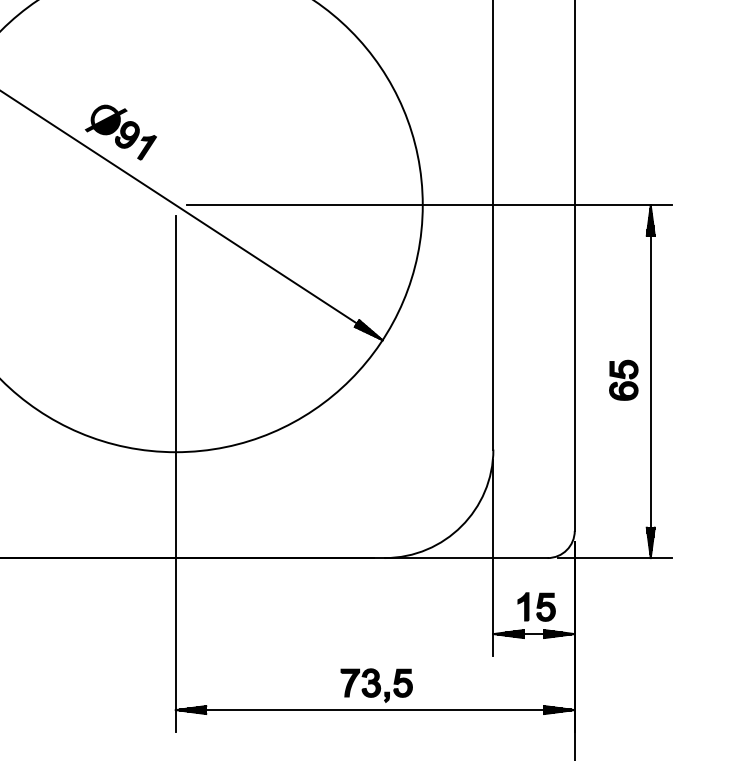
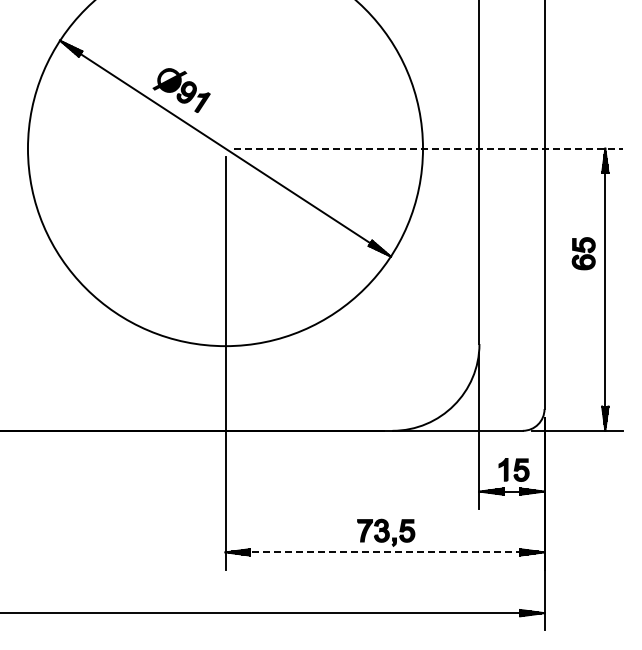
line: (429, 205) -> (428, 148), solid -> dashed
part: (623, 380) -> (583, 253), moved
line: (375, 710) -> (385, 552), solid -> dashed

